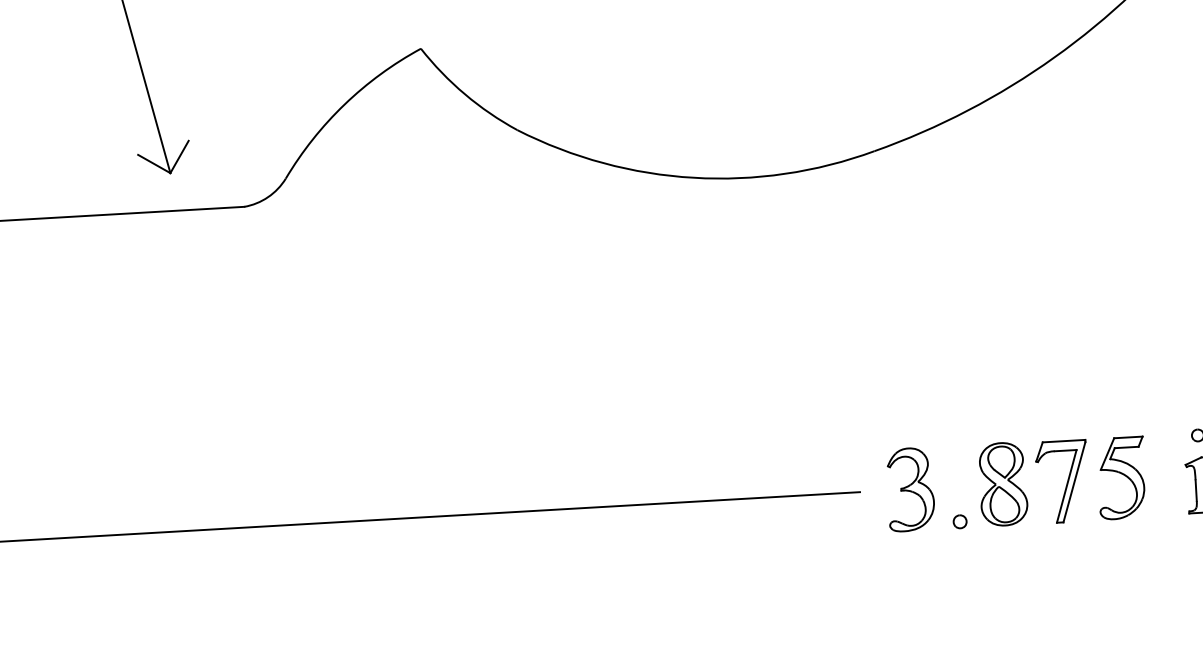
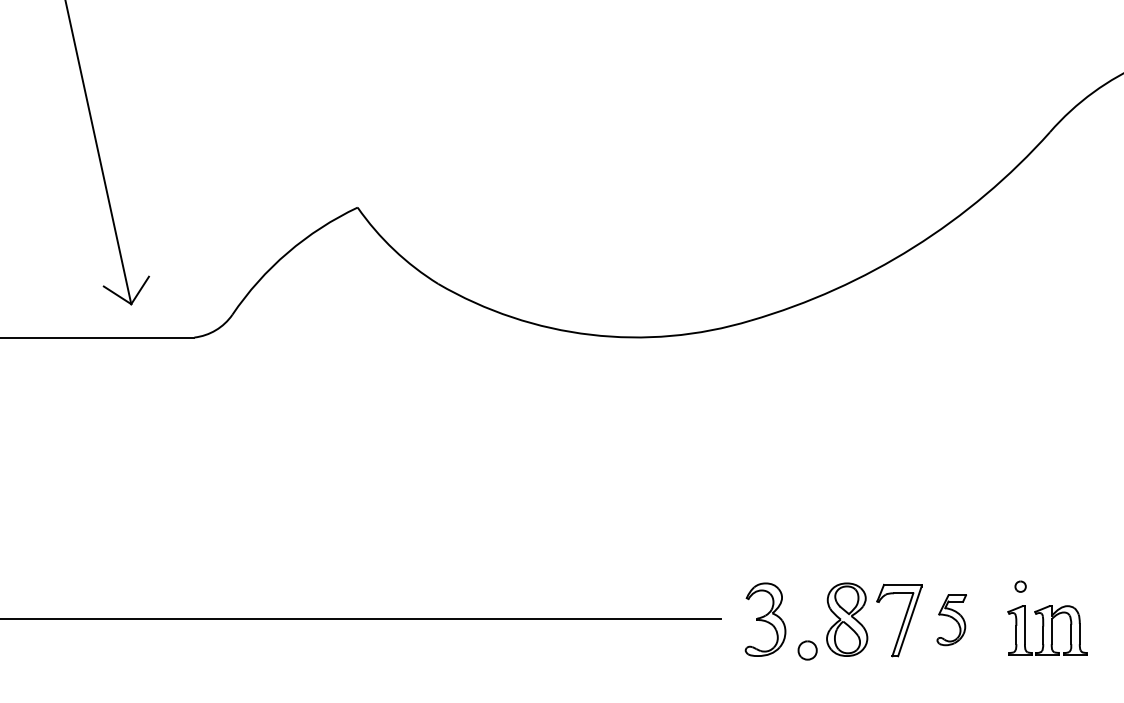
part: (1121, 477) -> (951, 619), size x0.7
part: (959, 521) -> (806, 650), size x1.6

